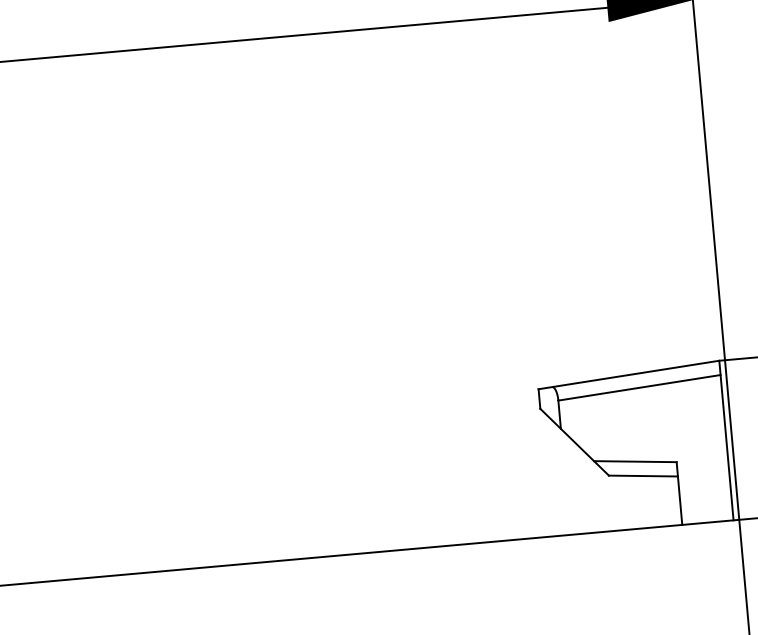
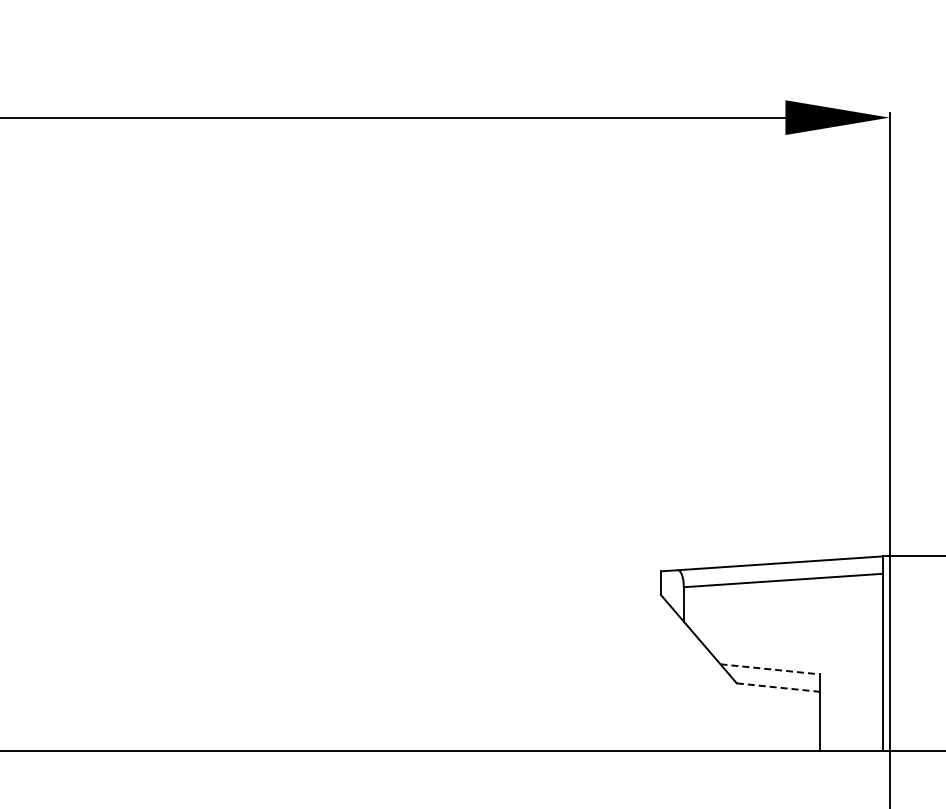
line: (635, 461) -> (770, 669), solid -> dashed
line: (643, 475) -> (778, 687), solid -> dashed

